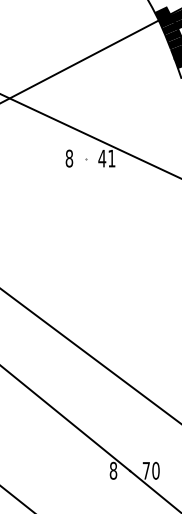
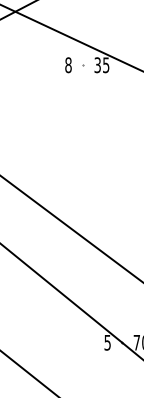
text: (106, 158) -> (101, 65), 41 -> 35
text: (113, 470) -> (107, 342), 8 -> 5

